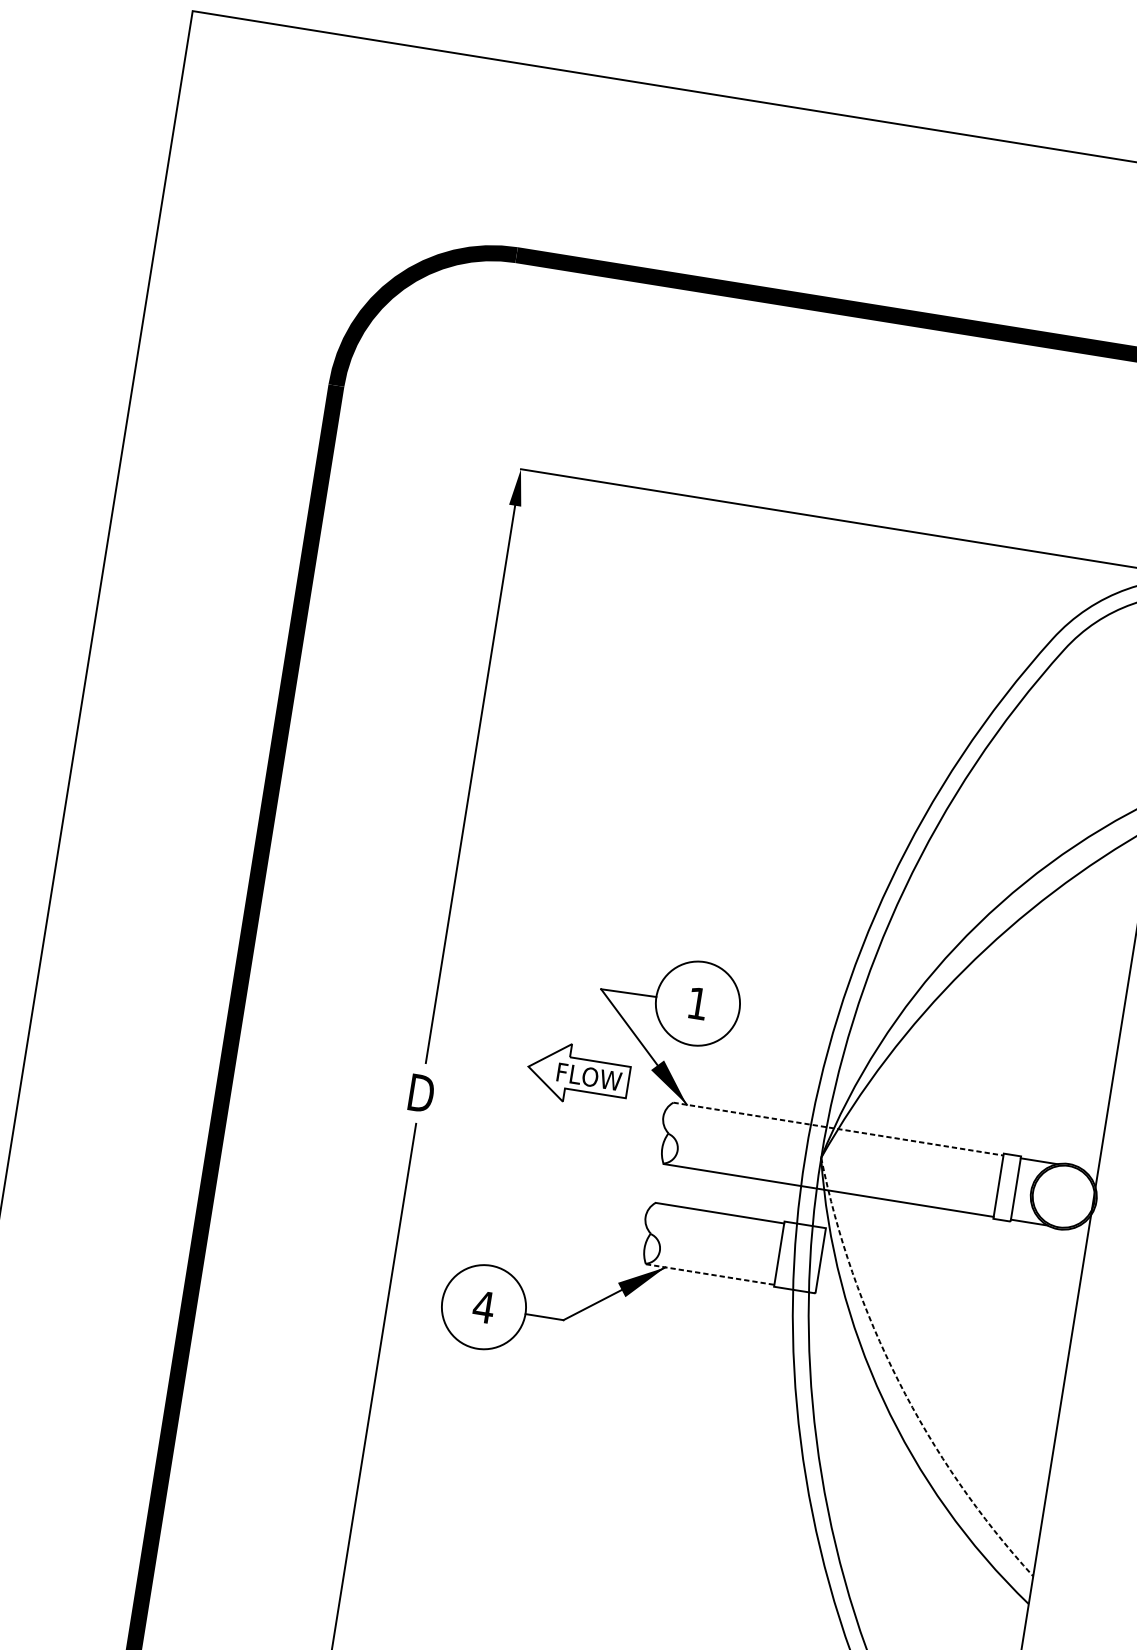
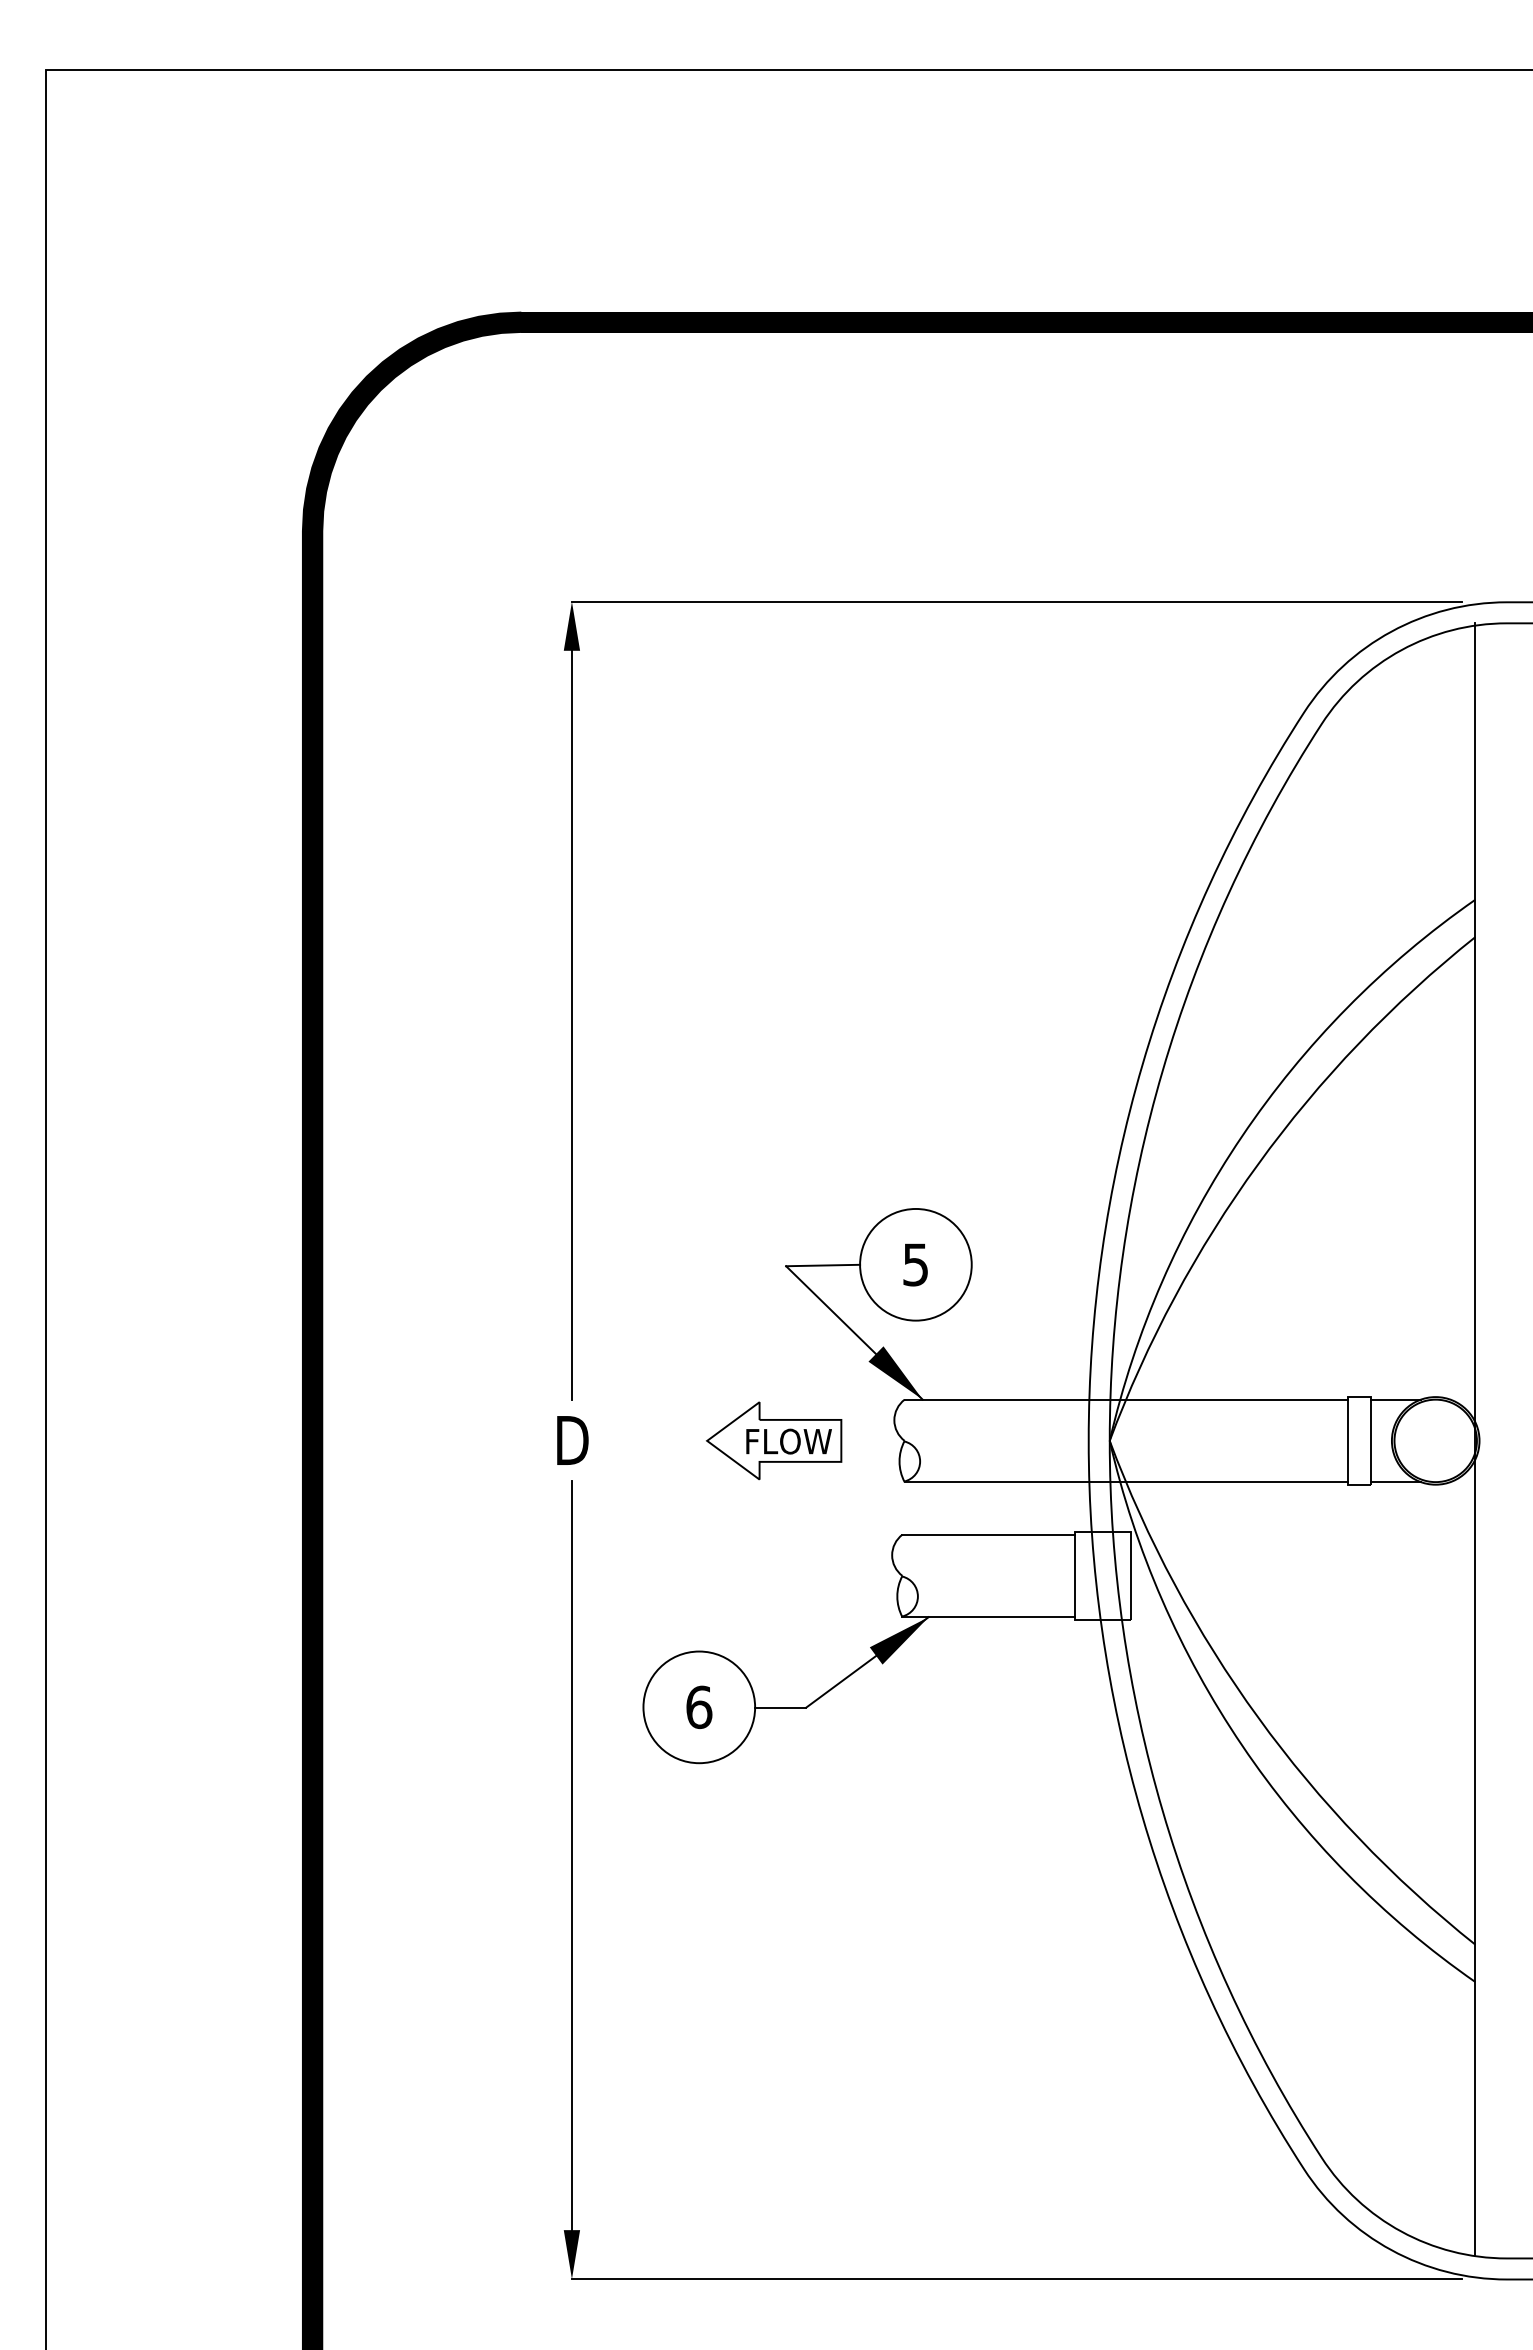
text: (697, 1003) -> (915, 1264), 1 -> 5
part: (578, 1074) -> (774, 1440), moved
line: (838, 1129) -> (1126, 1399), dashed -> solid
line: (710, 1274) -> (989, 1617), dashed -> solid
text: (483, 1307) -> (698, 1707), 4 -> 6
arc: (898, 1381) -> (1258, 1717), dashed -> solid

